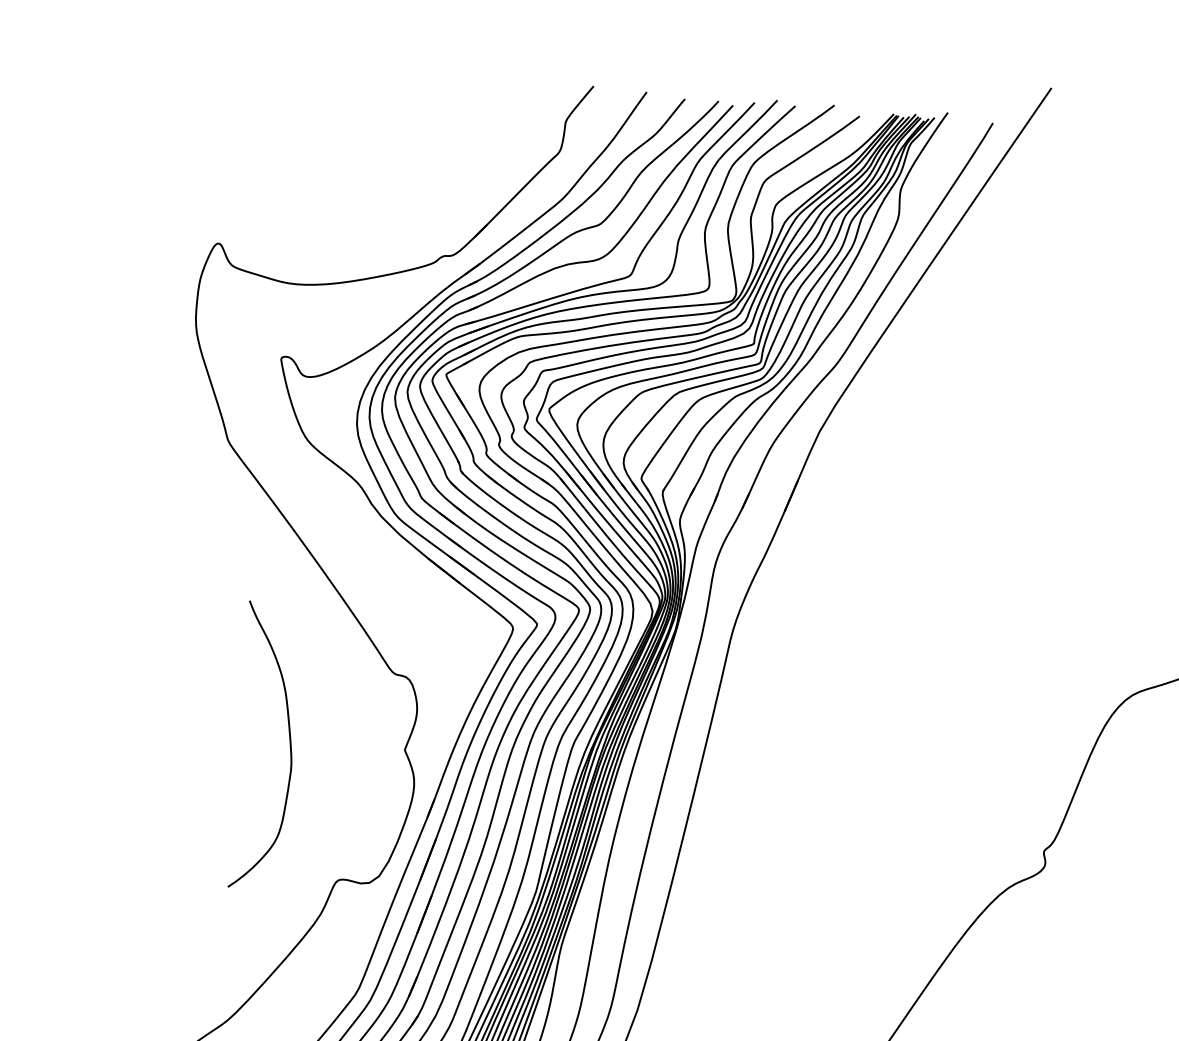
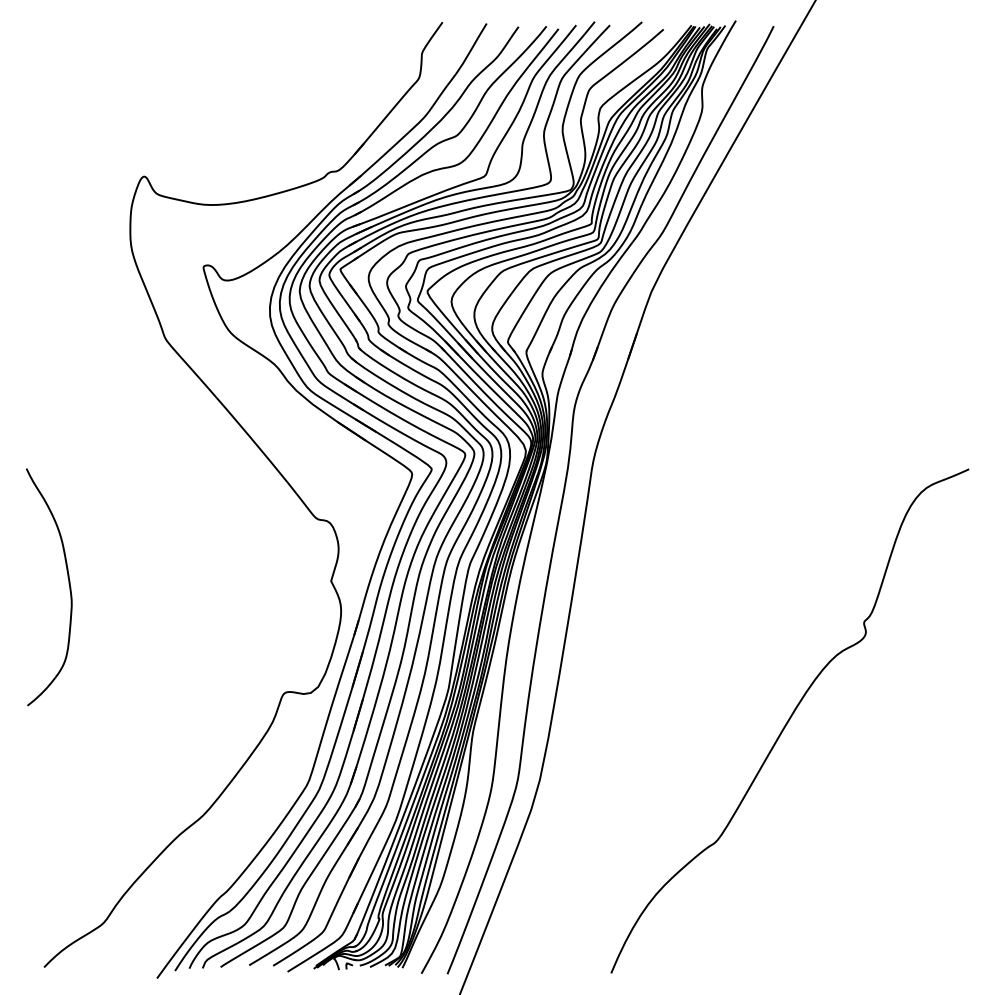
curve: (289, 744) -> (68, 584), moved

